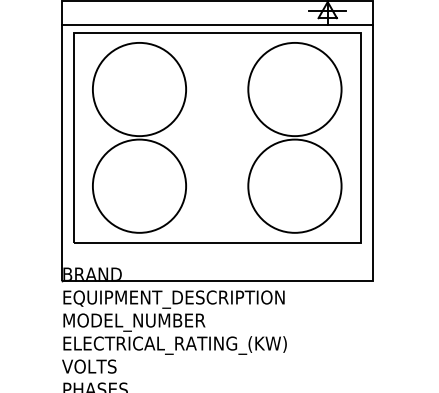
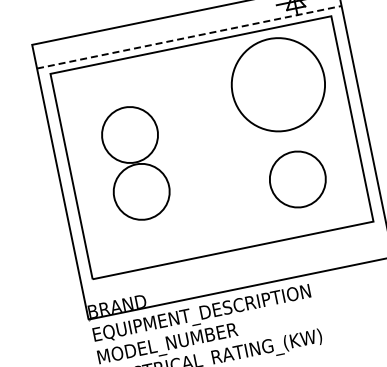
line: (217, 25) -> (189, 37), solid -> dashed
part: (139, 137) -> (135, 163), size x0.6
circle: (294, 185) -> (297, 178), size x0.6

